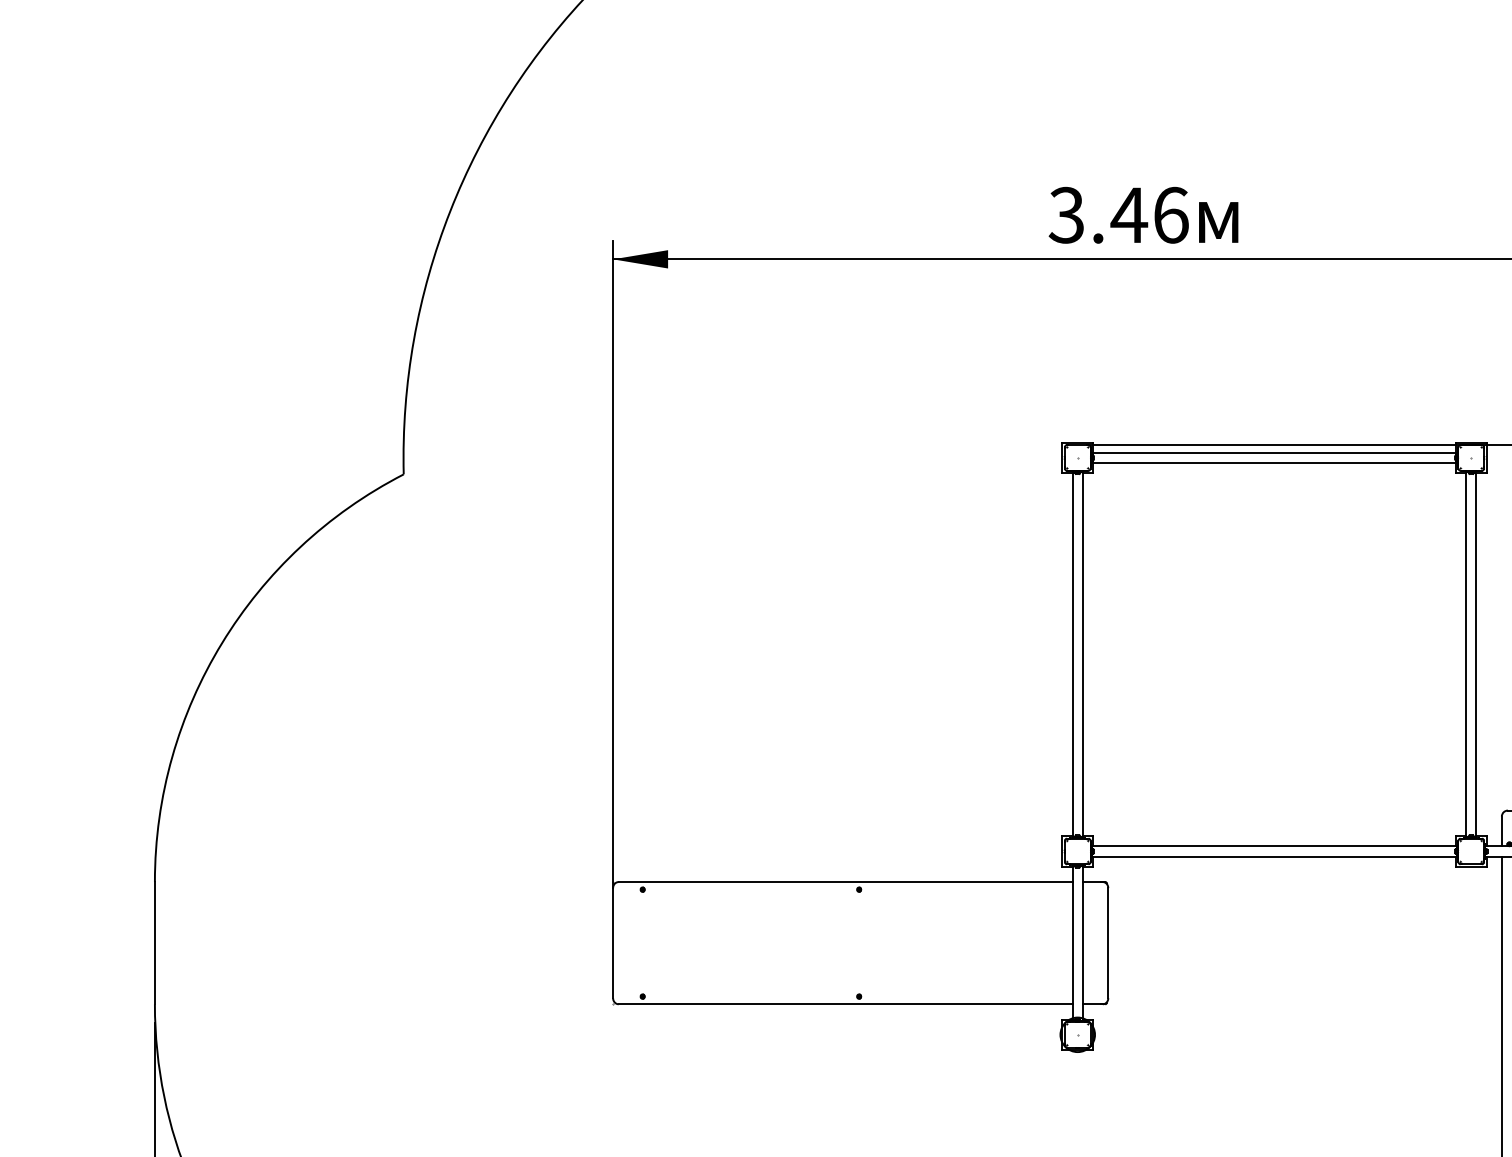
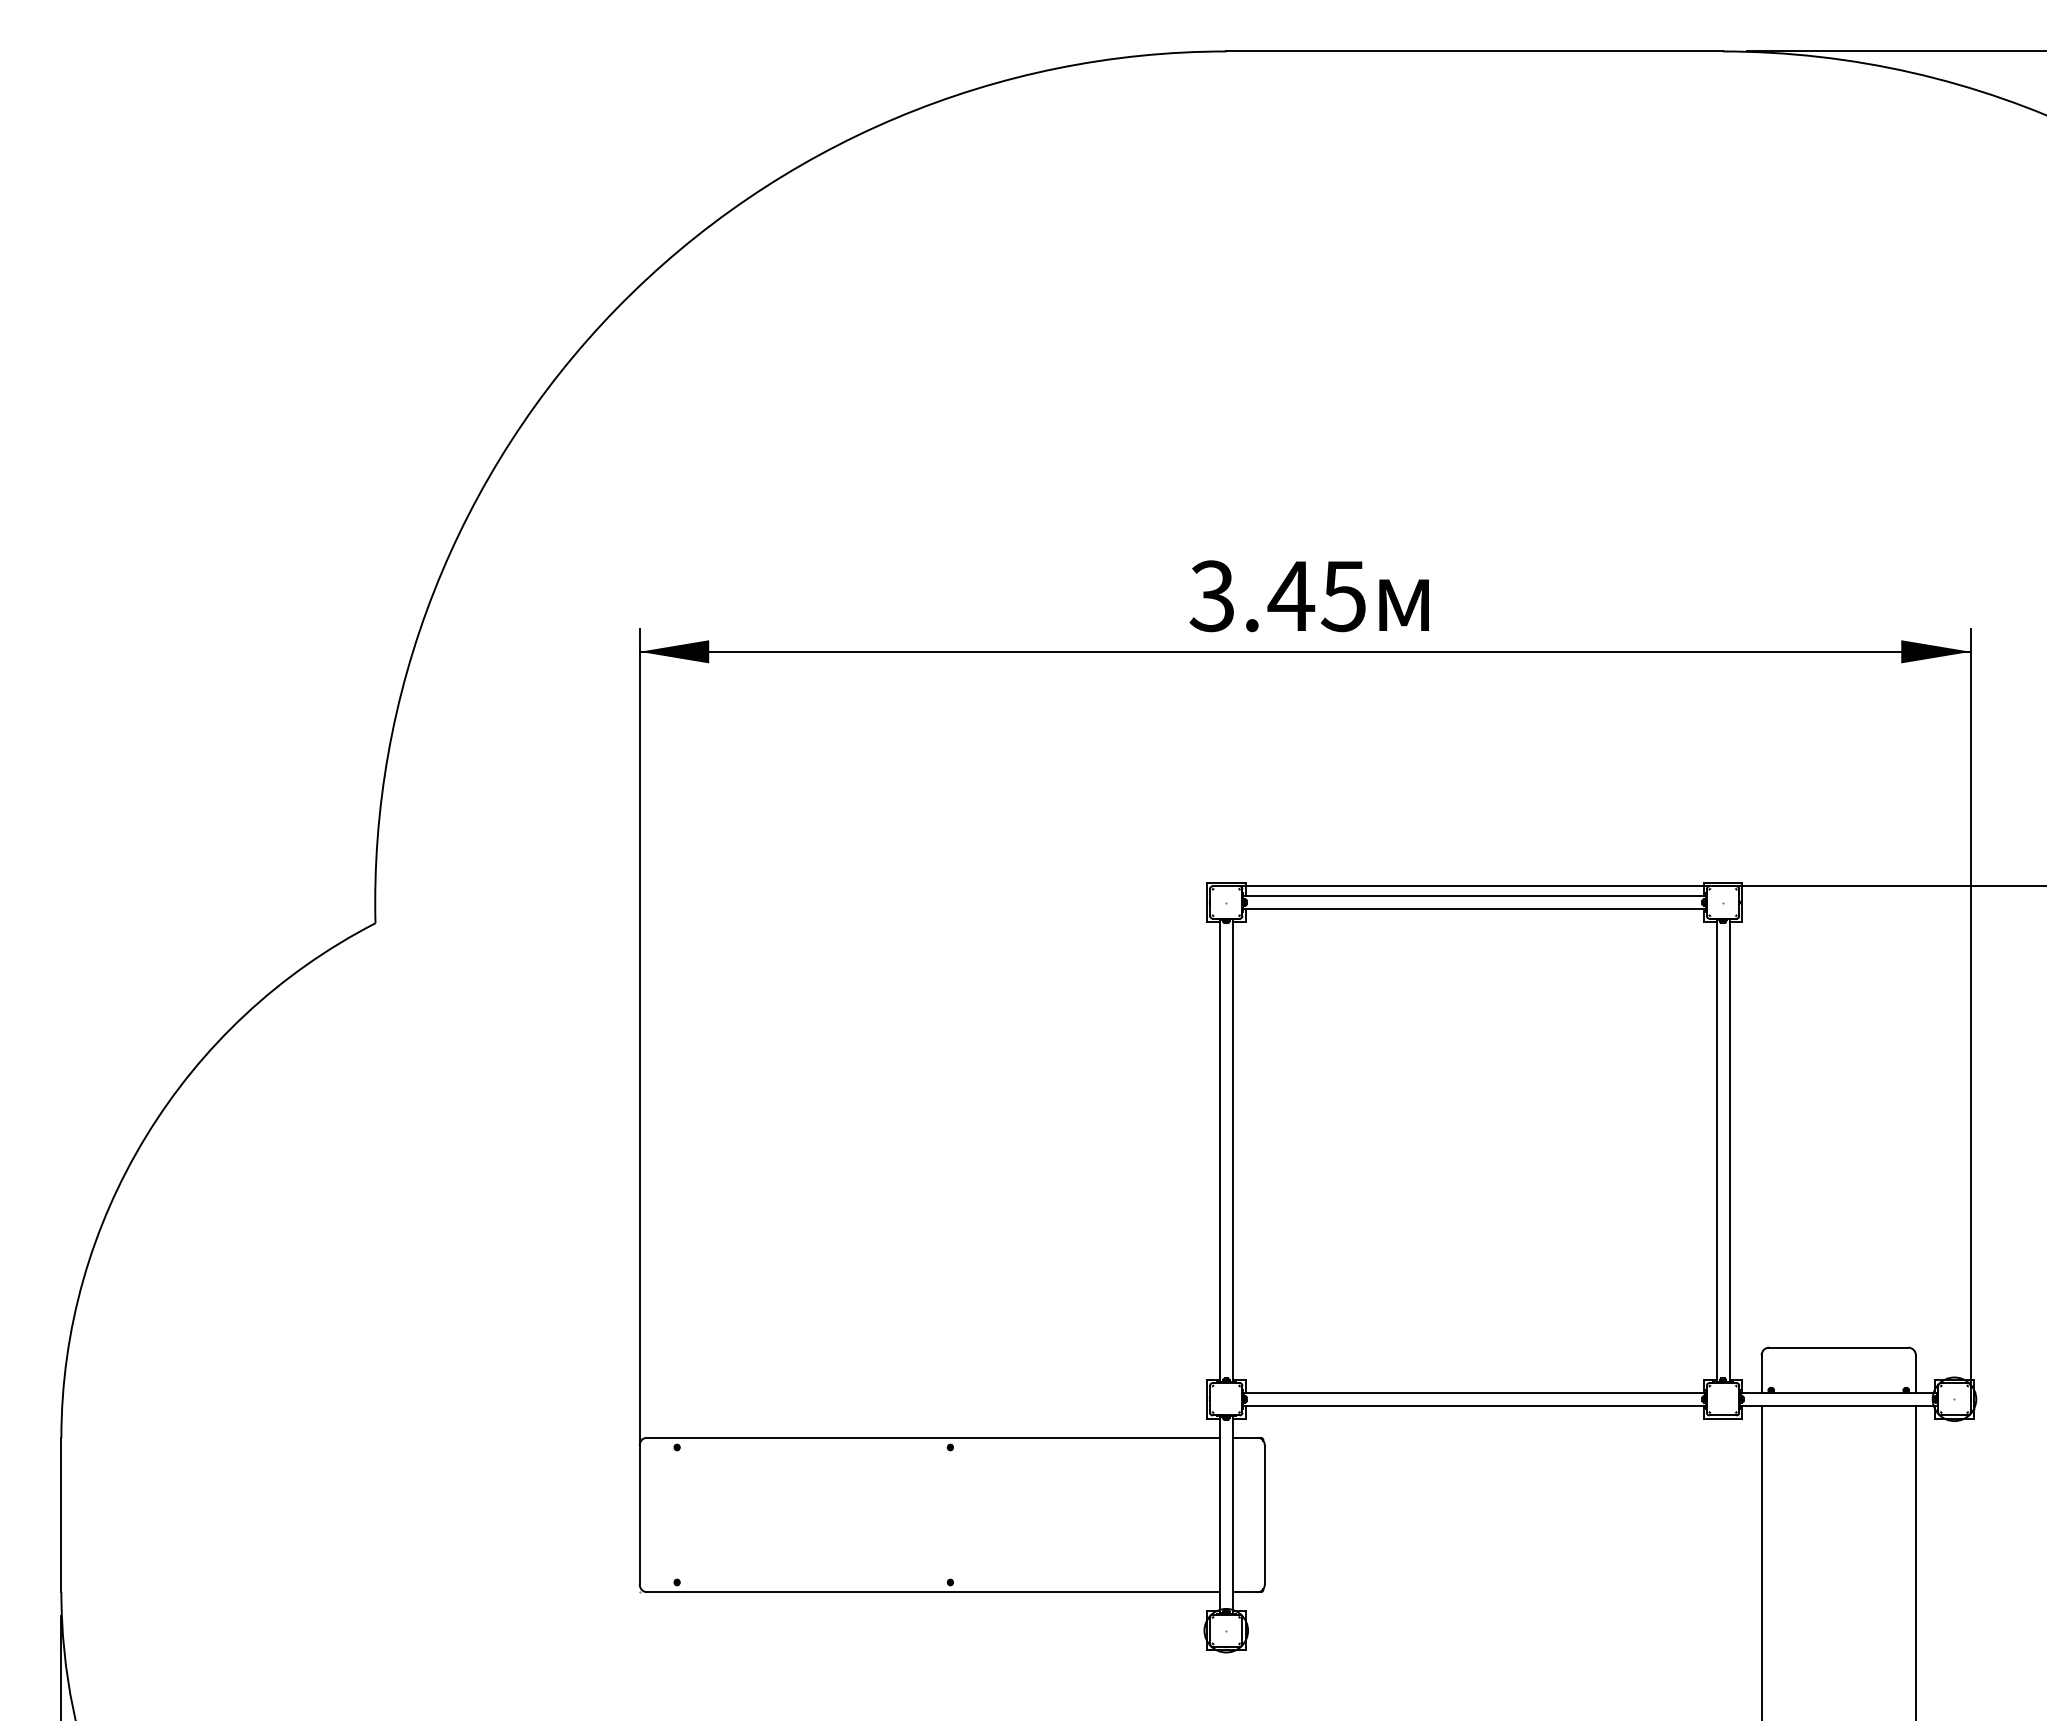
text: (1170, 215) -> (1343, 596), 3.46 -> 3.45

